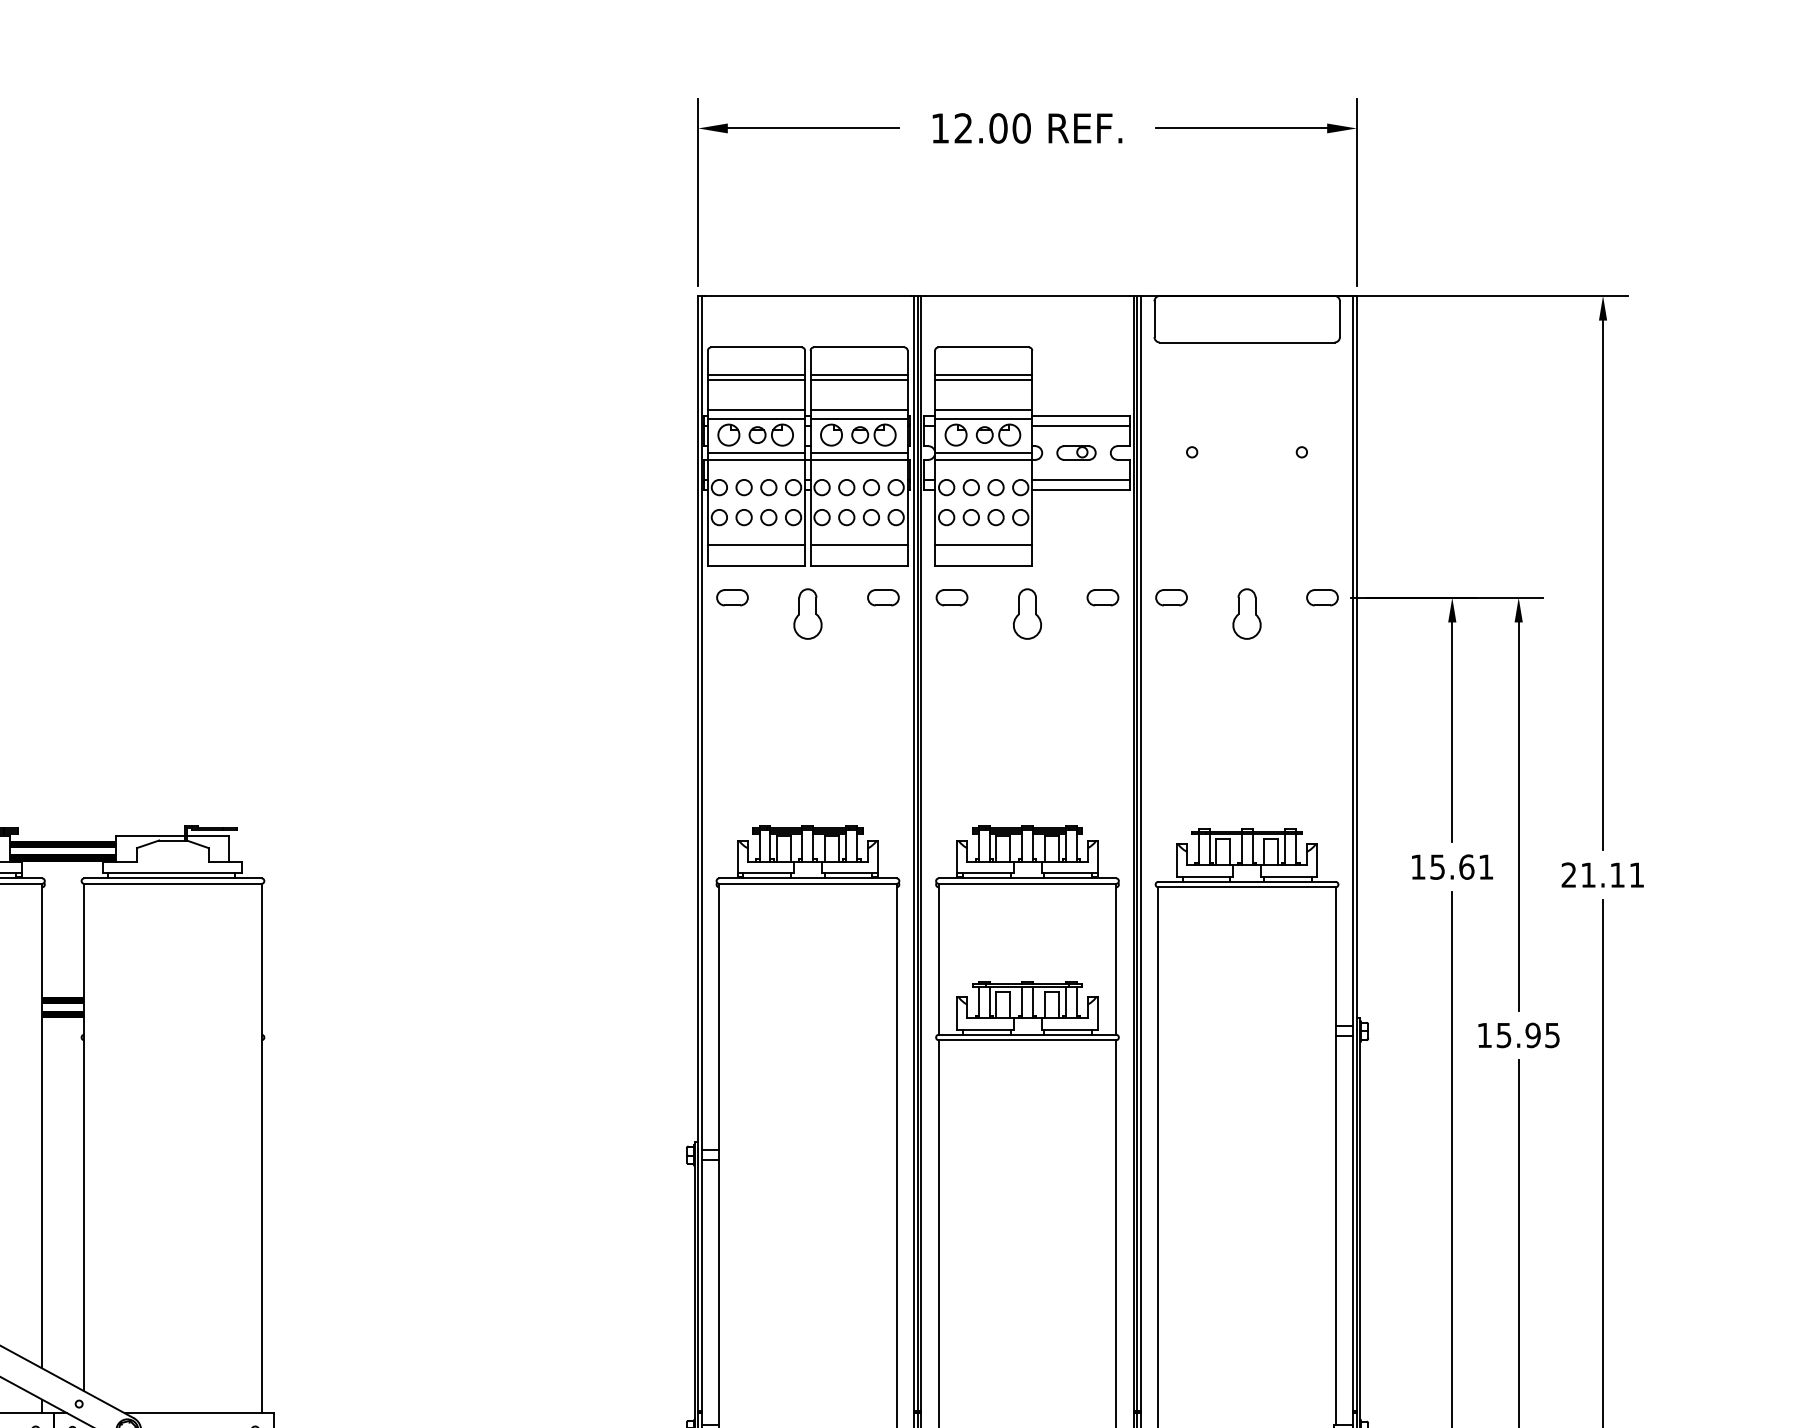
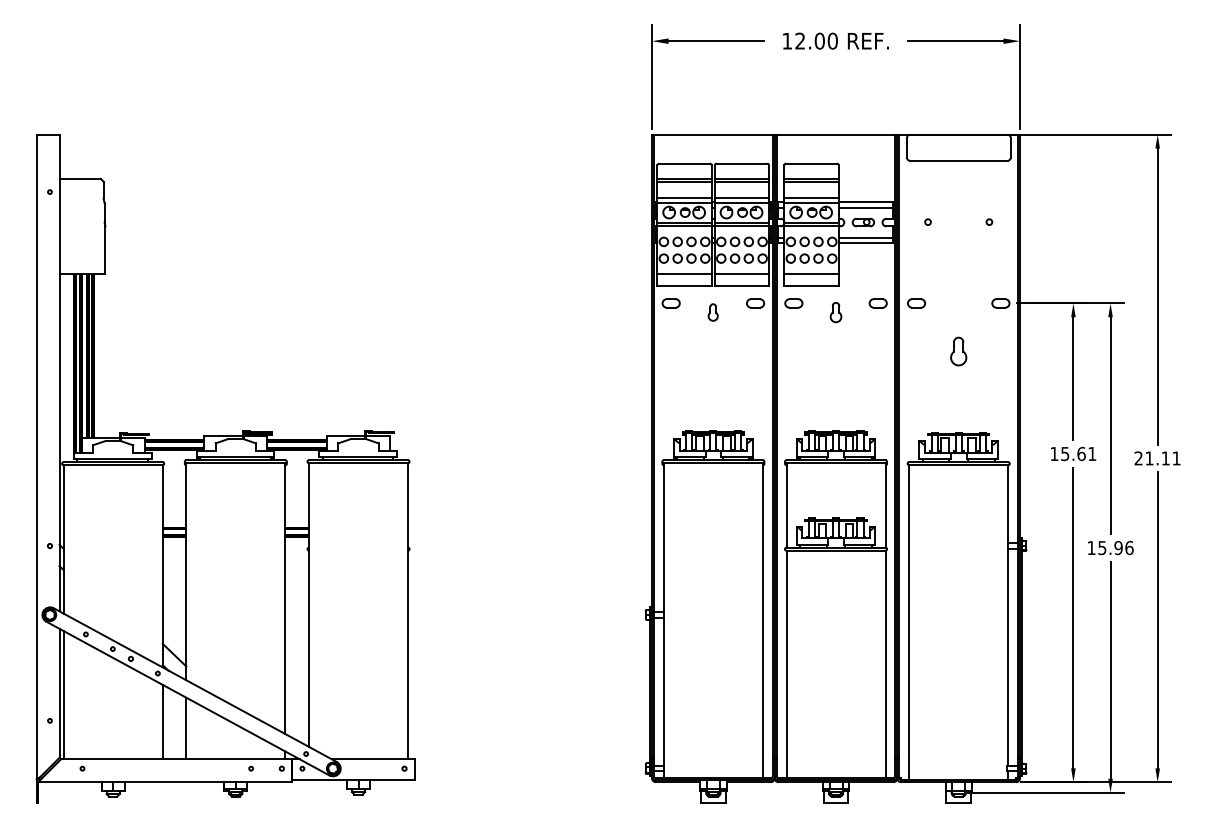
part: (806, 613) -> (712, 312), size x0.6
part: (1026, 613) -> (835, 312), size x0.7
part: (1246, 613) -> (958, 351), moved
text: (1552, 1036) -> (1129, 548), 15.95 -> 15.96

